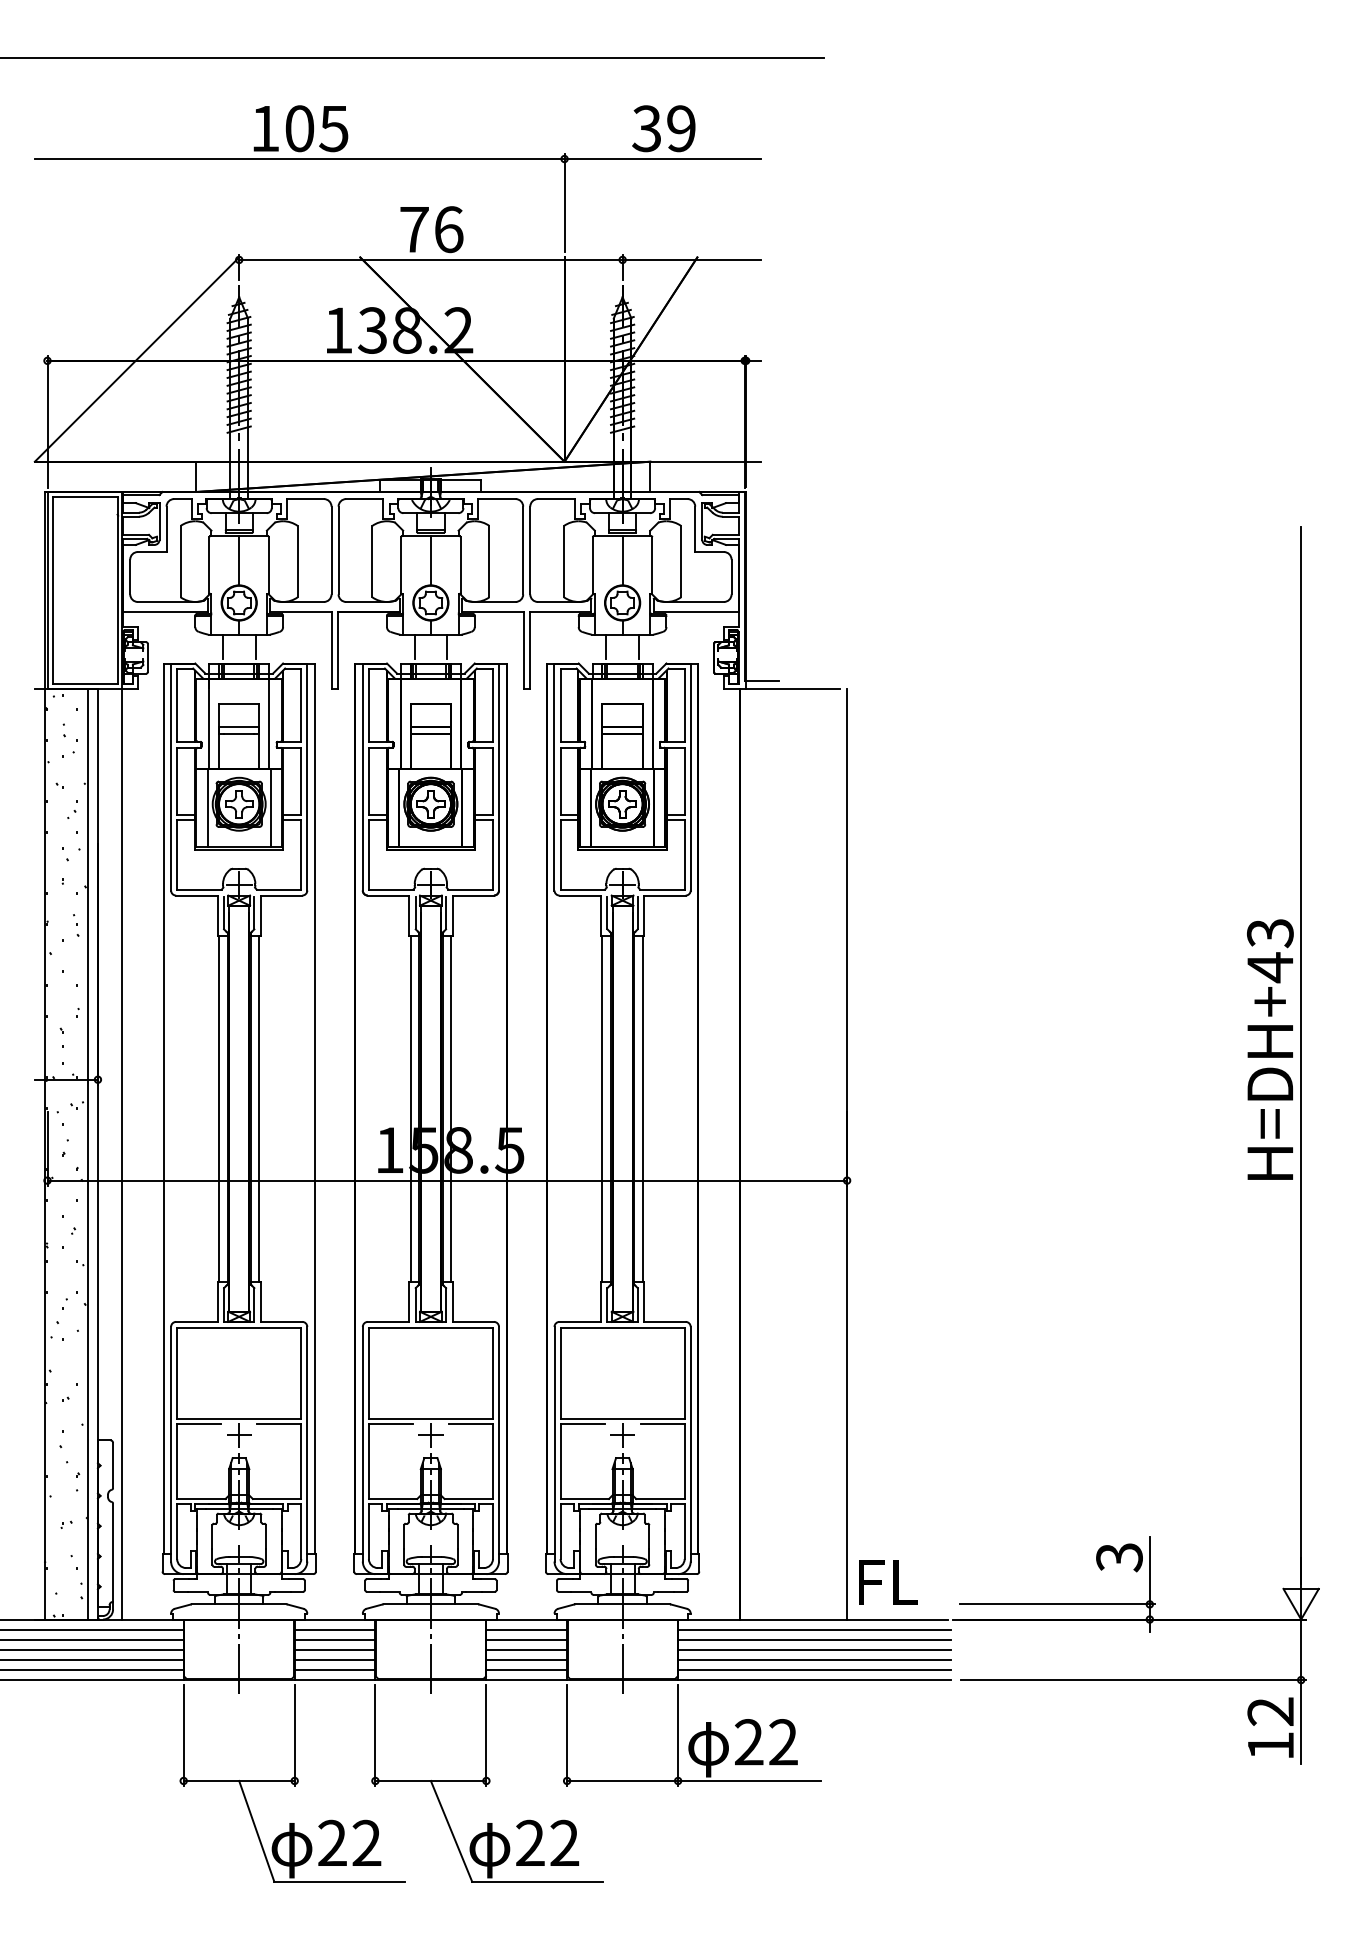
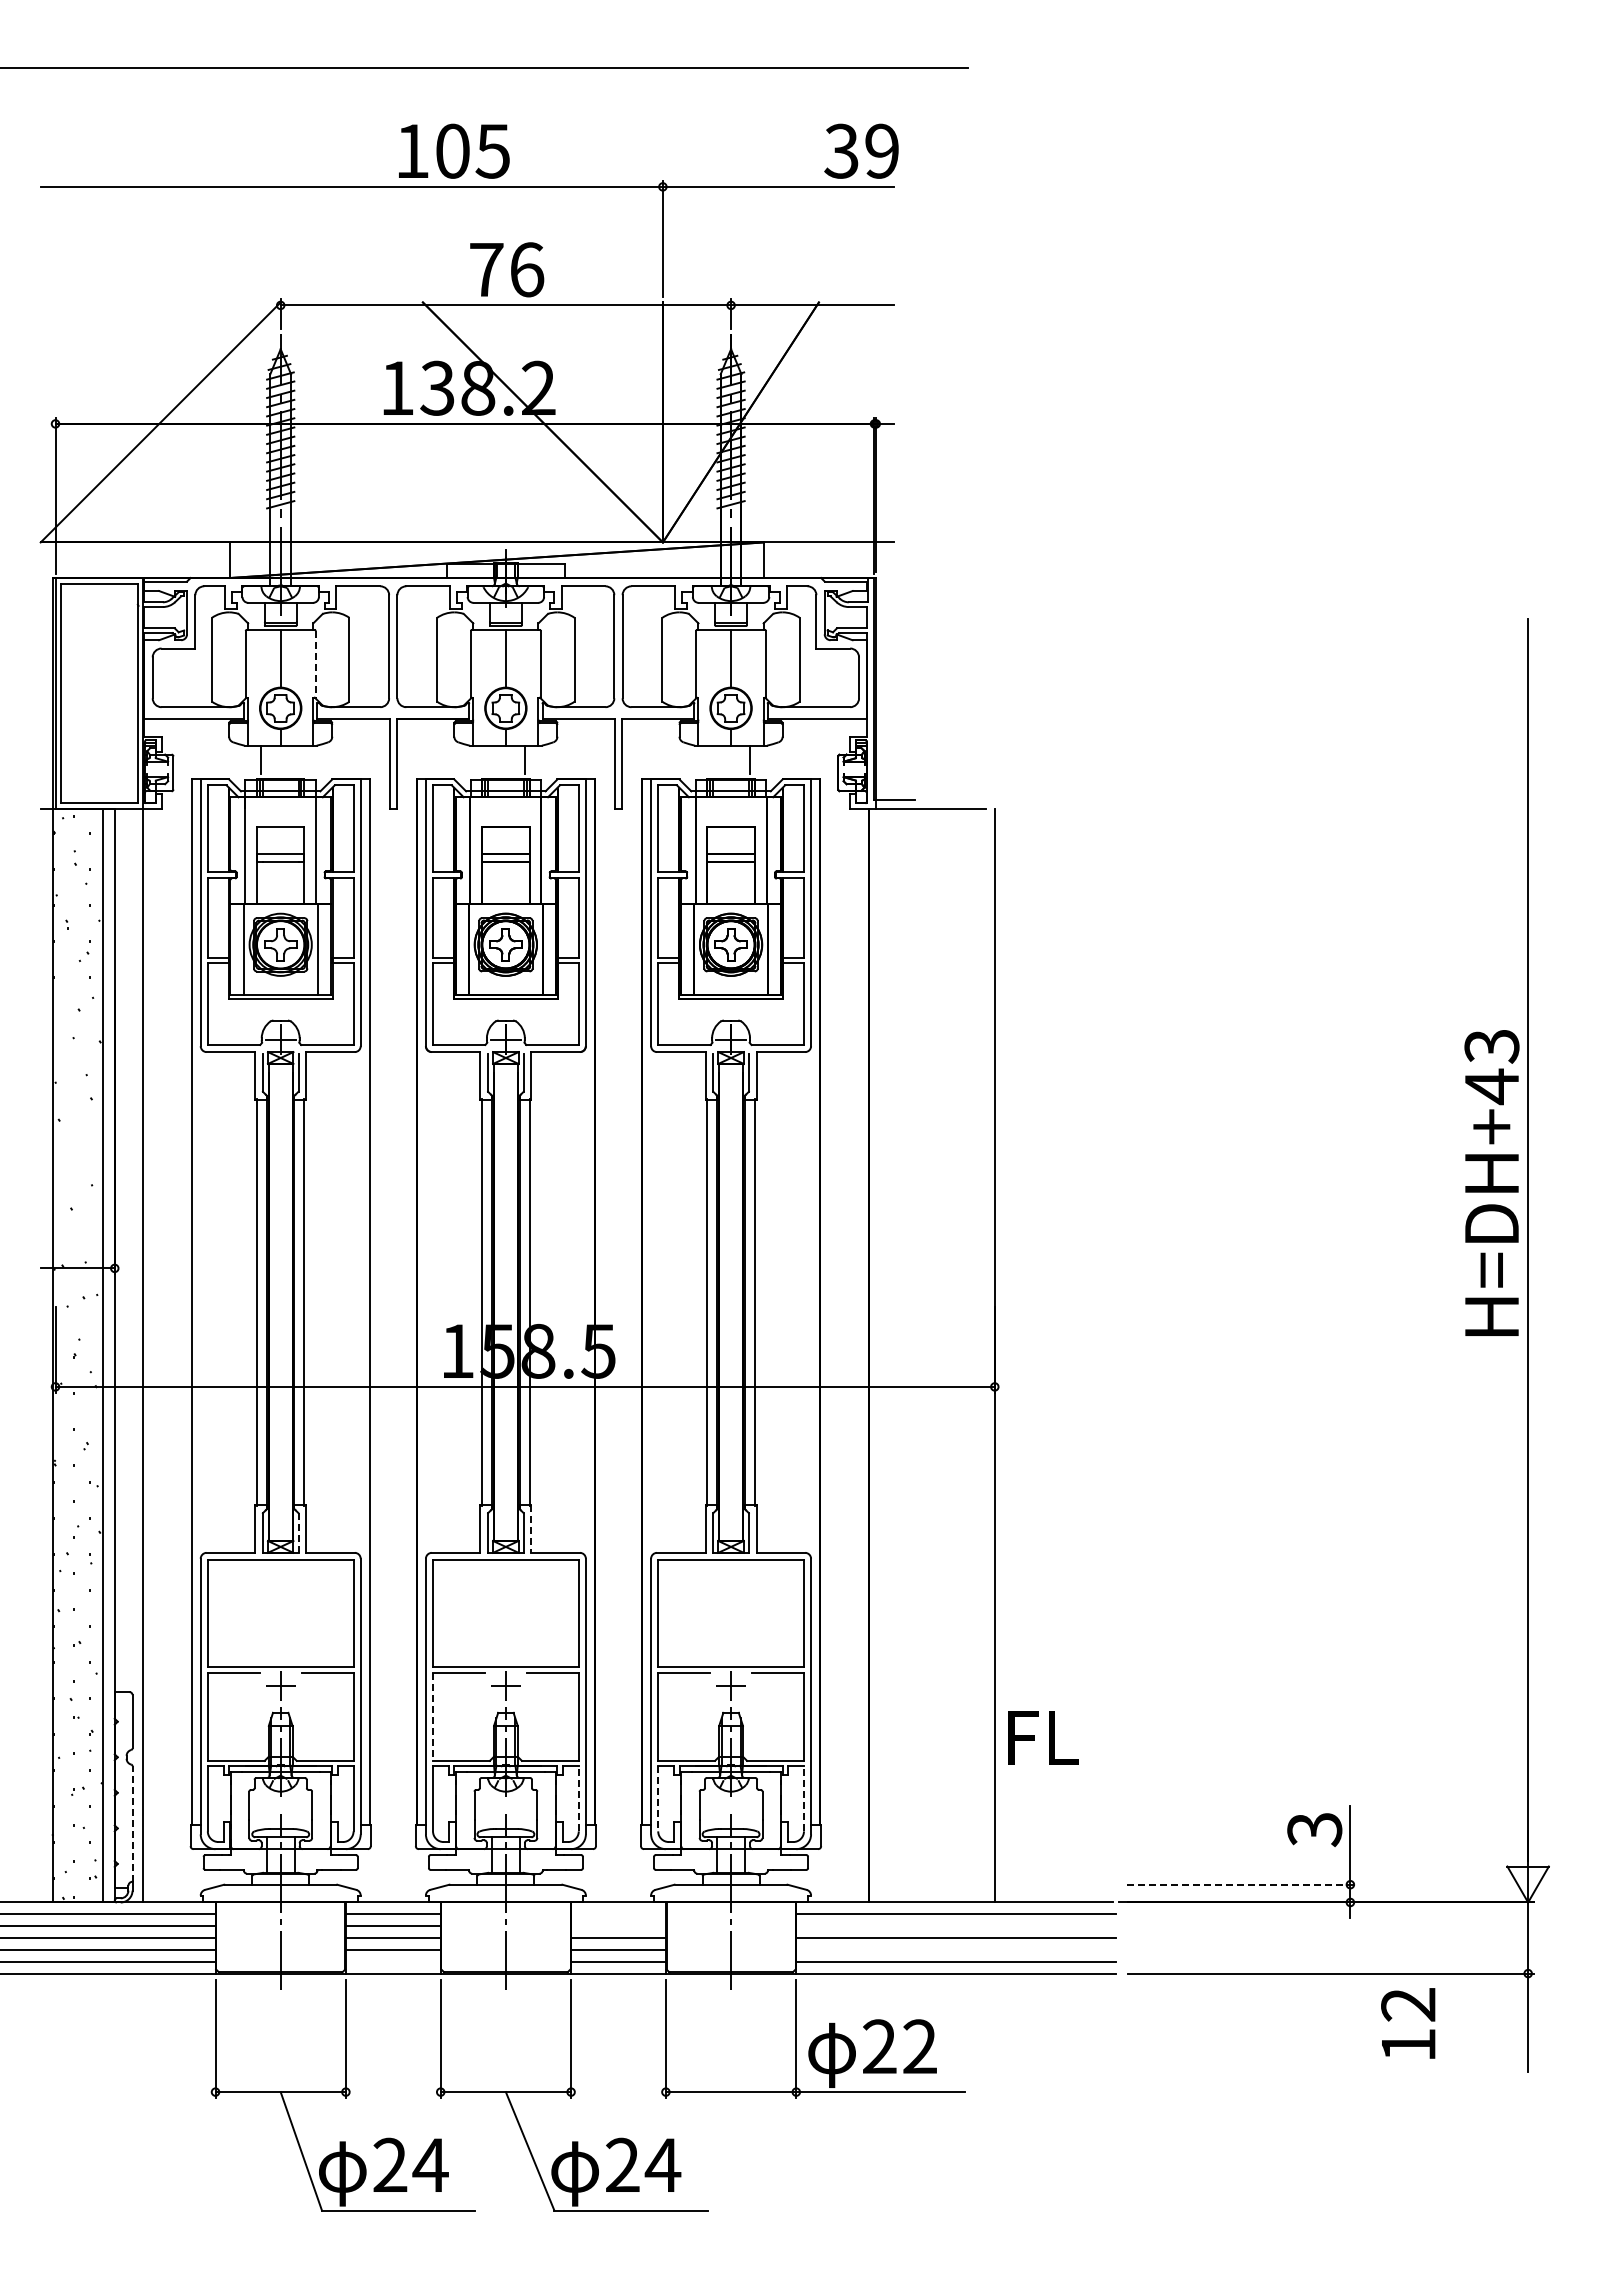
text: (301, 128) -> (454, 150), moved
text: (663, 128) -> (861, 150), moved
line: (268, 565) -> (315, 664), solid -> dashed
line: (255, 646) -> (299, 759), removed
line: (414, 646) -> (486, 759), removed
line: (605, 646) -> (711, 759), removed
text: (1269, 1049) -> (1491, 1182), moved
line: (452, 1302) -> (531, 1529), solid -> dashed
line: (254, 1305) -> (298, 1533), solid -> dashed
line: (369, 1462) -> (433, 1717), solid -> dashed
line: (492, 1531) -> (578, 1798), solid -> dashed
line: (560, 1531) -> (658, 1798), solid -> dashed
line: (684, 1531) -> (803, 1798), solid -> dashed
line: (113, 1553) -> (132, 1824), solid -> dashed
text: (888, 1582) -> (1043, 1737), moved
line: (1057, 1604) -> (1241, 1884), solid -> dashed
line: (526, 1629) -> (618, 1914), removed
line: (526, 1639) -> (618, 1926), removed
line: (814, 1639) -> (956, 1926), removed
line: (814, 1659) -> (956, 1949), removed
line: (334, 1669) -> (392, 1961), removed
text: (1270, 1727) -> (1408, 2023), moved
text: (366, 1842) -> (430, 2164), 22 -> 24
text: (564, 1842) -> (662, 2164), 22 -> 24

